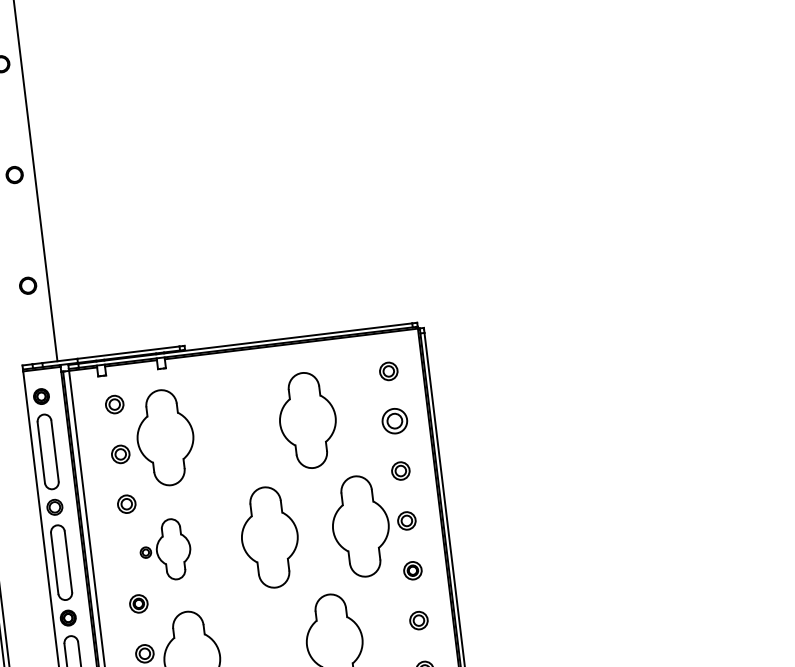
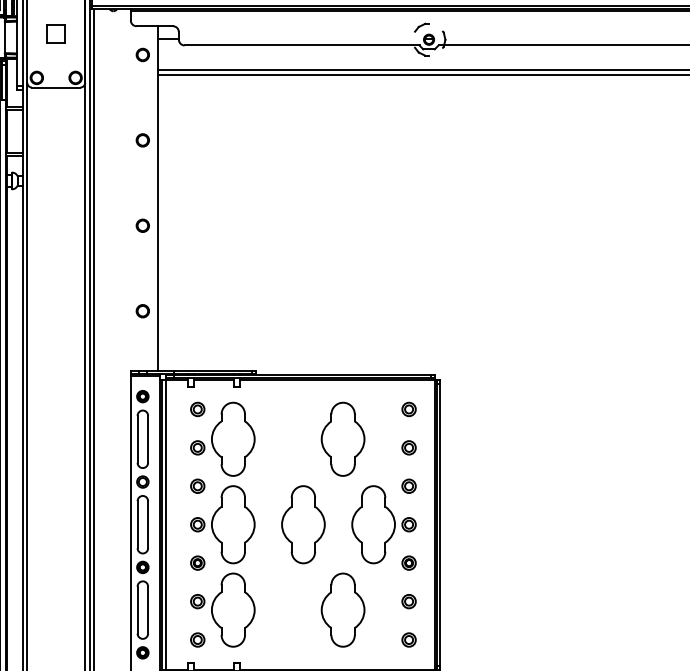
part: (394, 420) -> (408, 447), size x0.71
part: (164, 549) -> (222, 524), size x1.67

